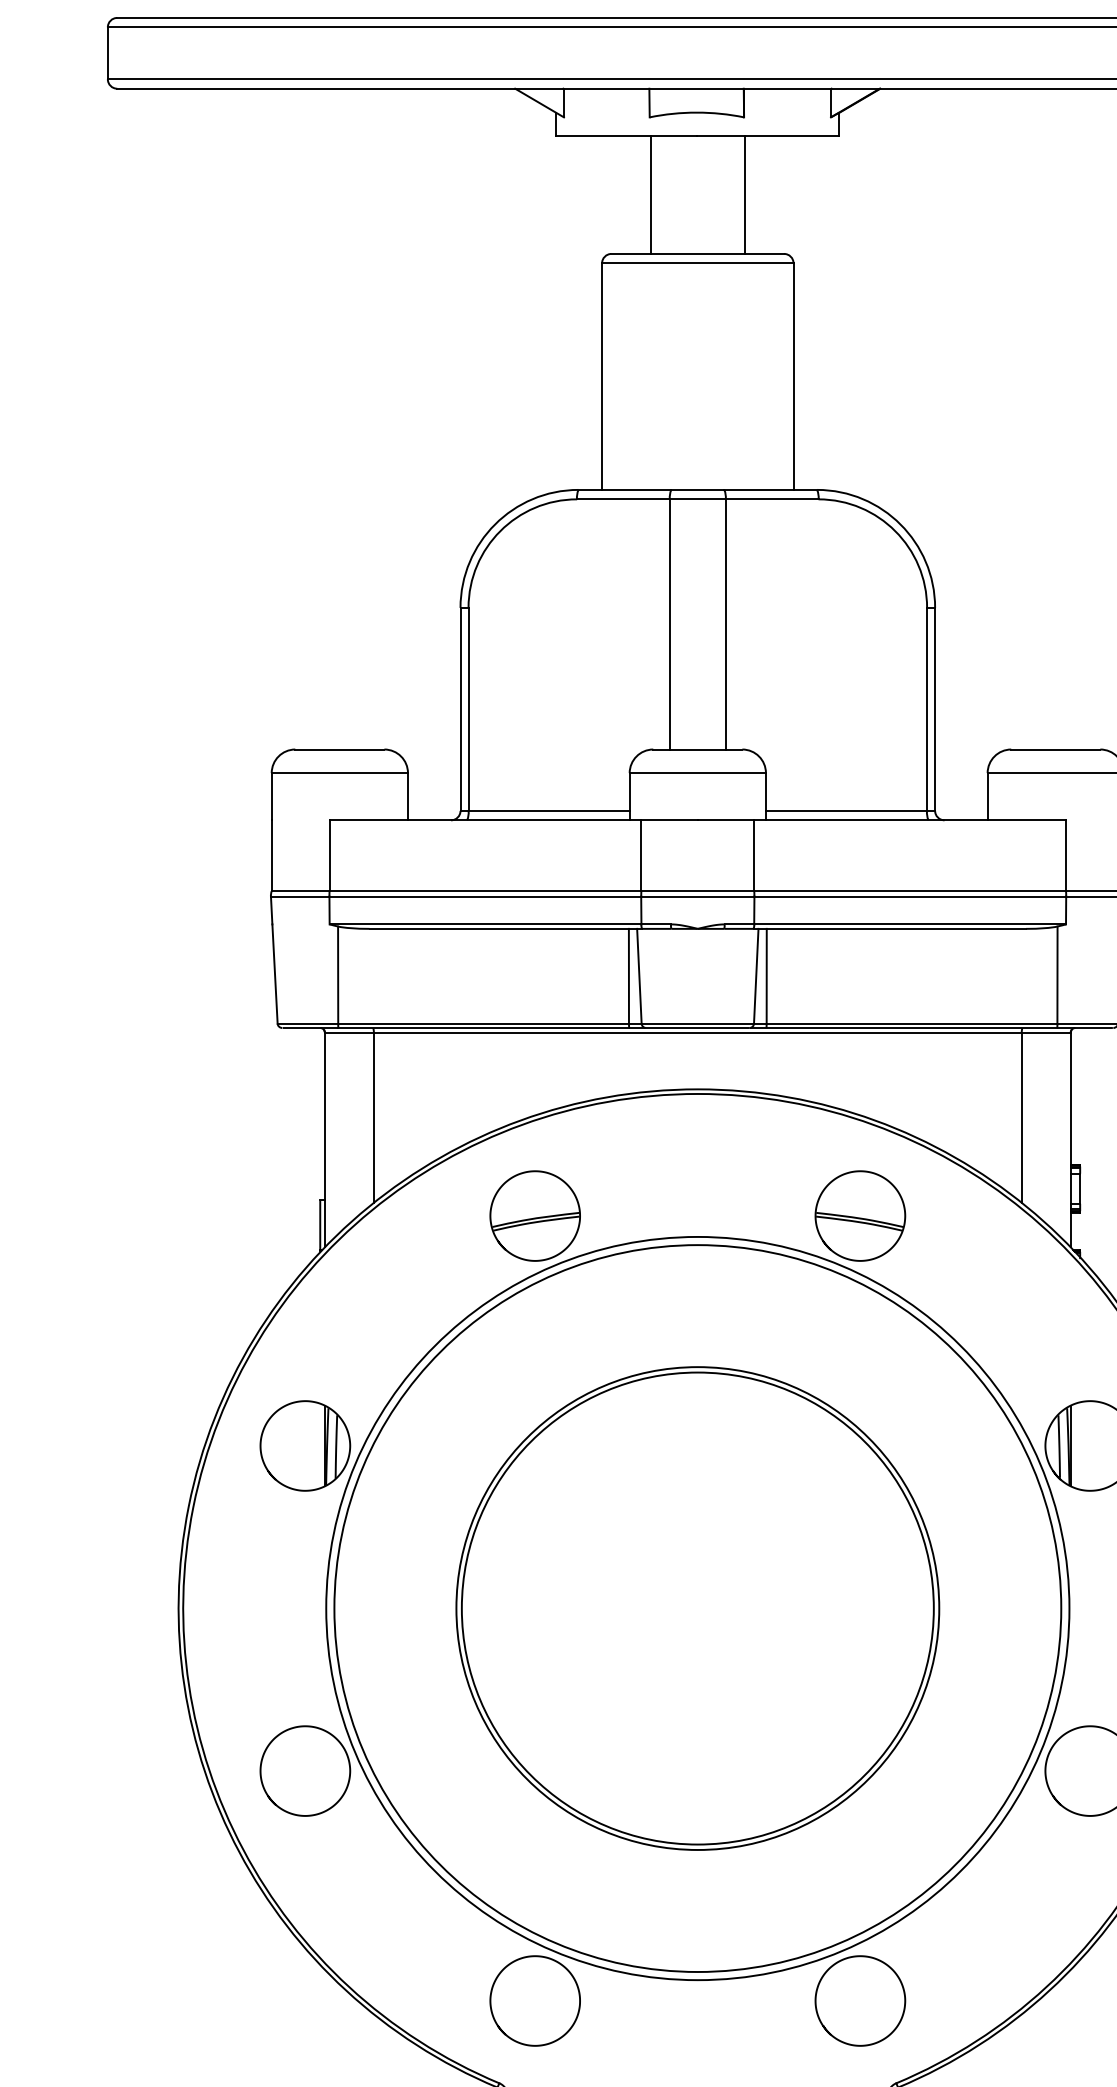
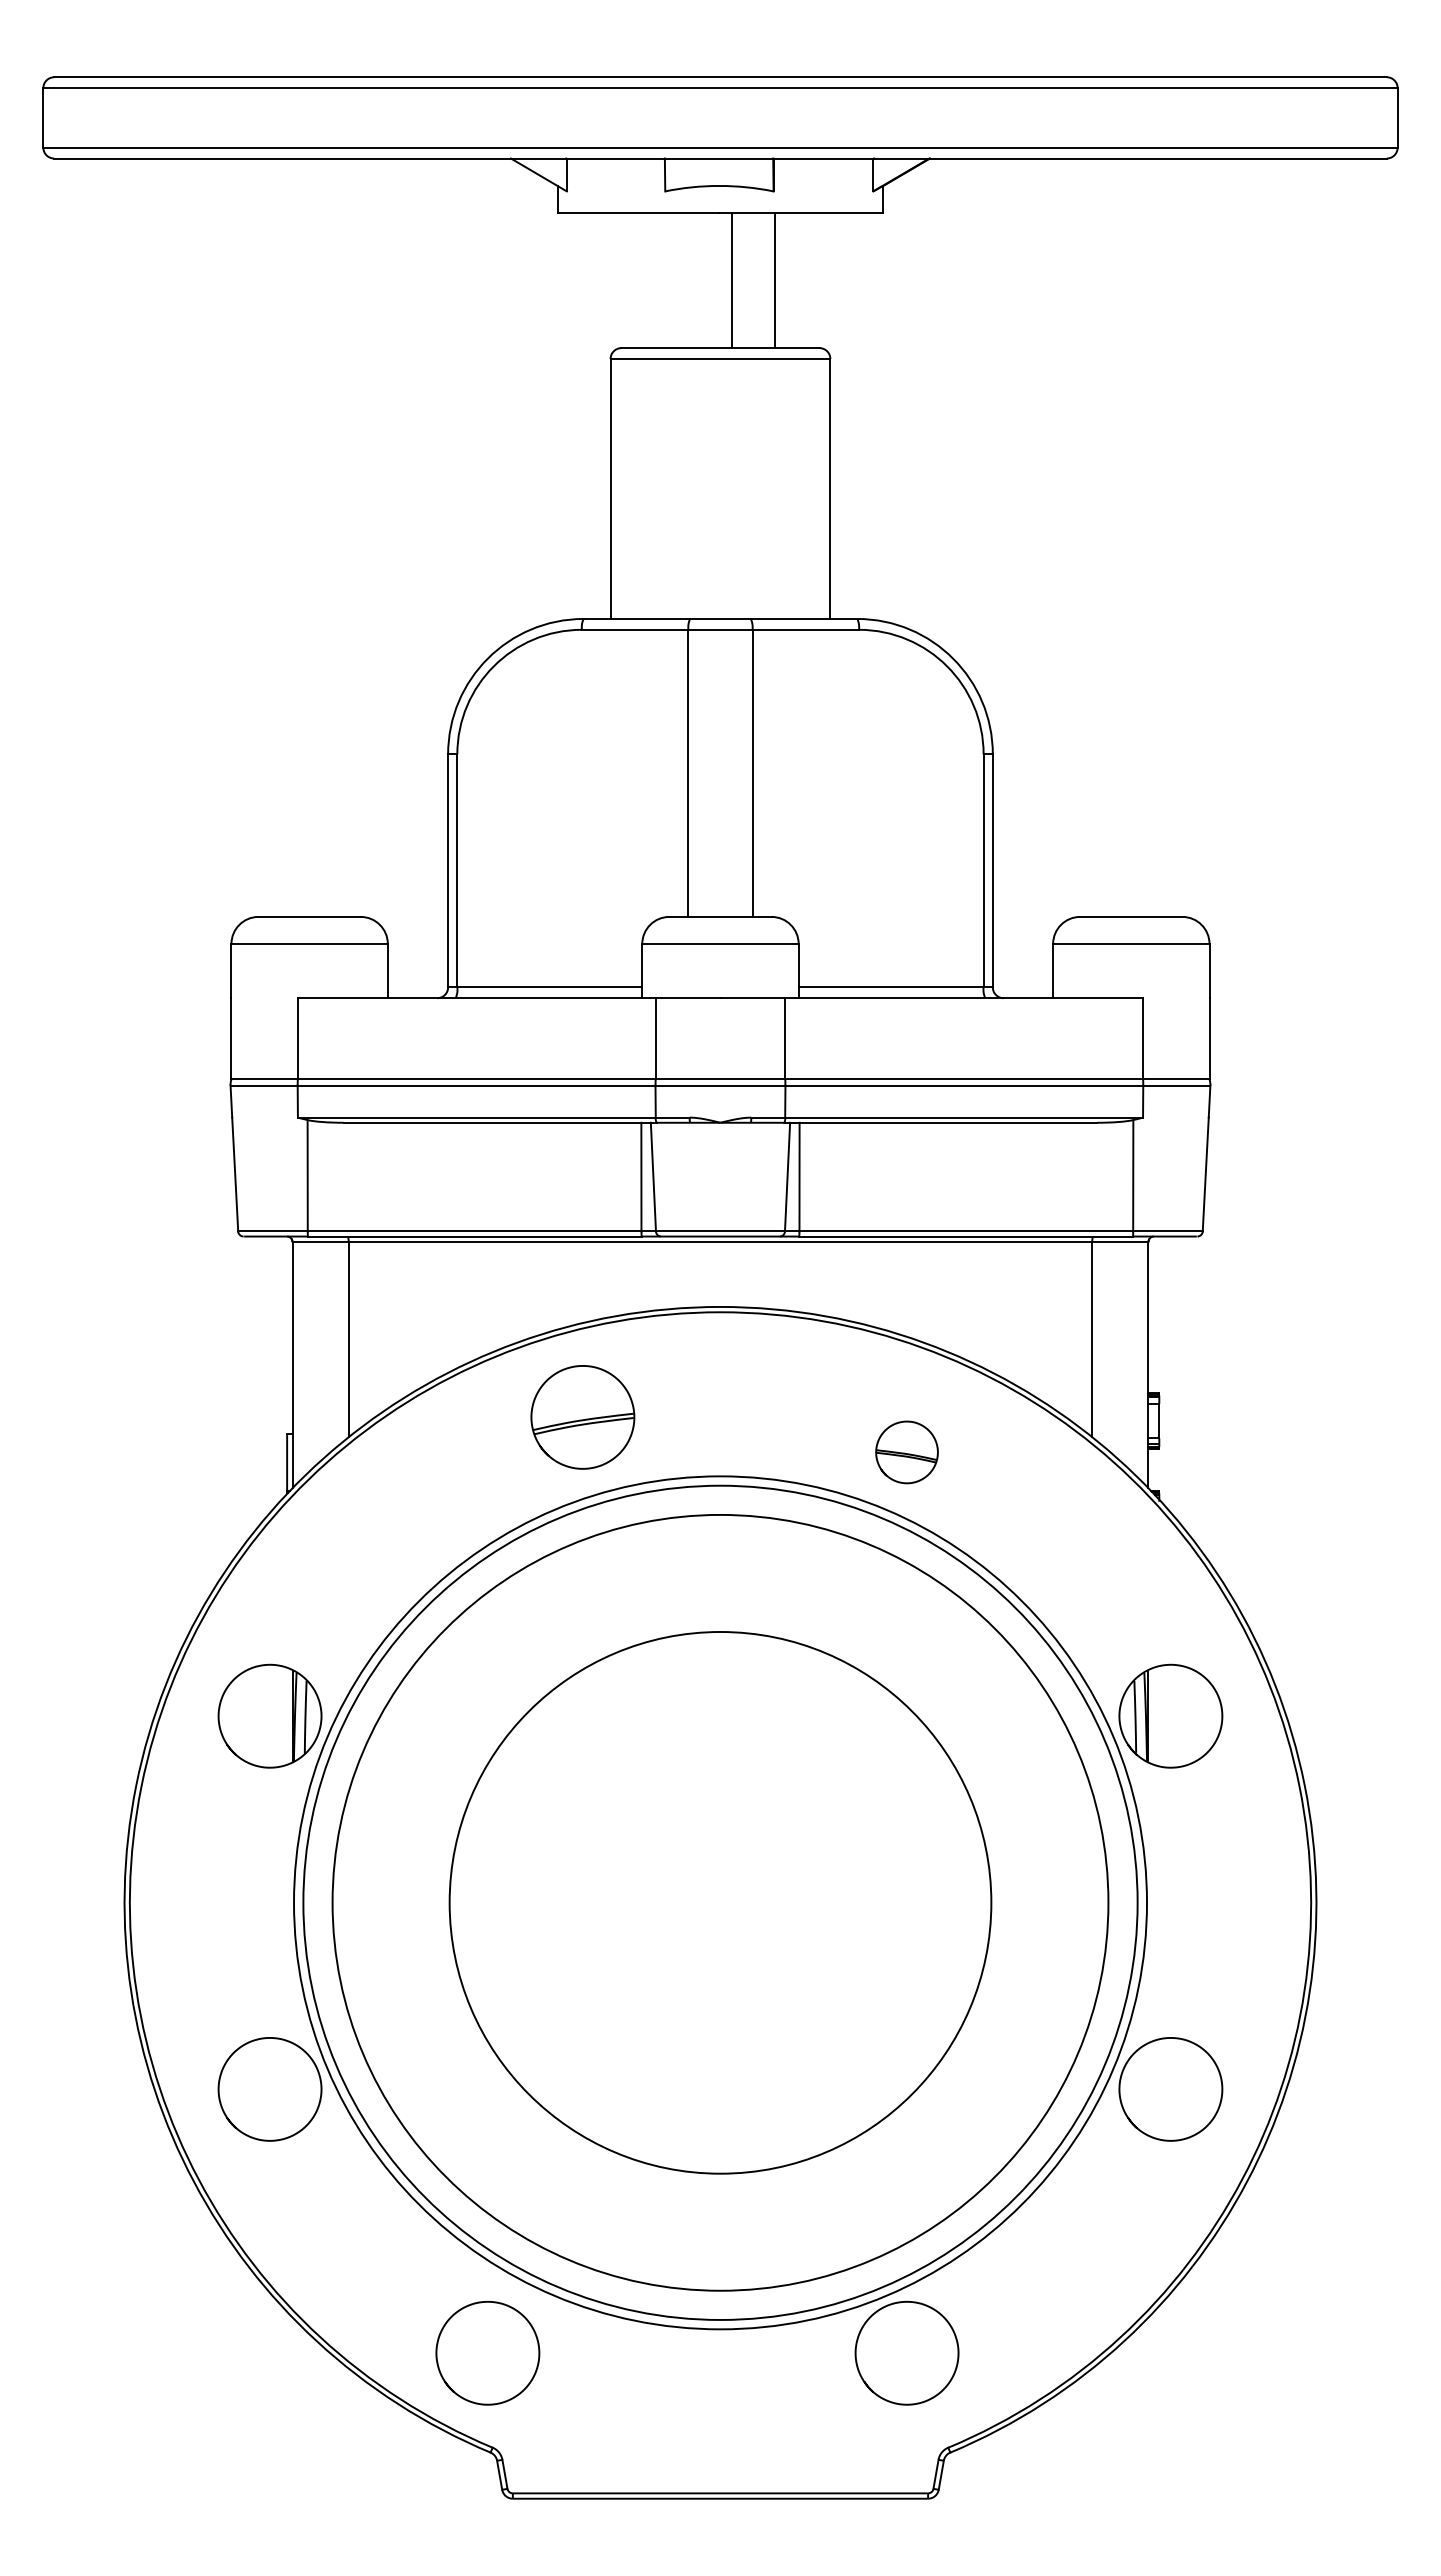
line: (650, 195) -> (732, 280), moved
part: (534, 1216) -> (582, 1417), moved
part: (859, 1216) -> (906, 1452), size x0.6
circle: (697, 1608) -> (720, 1902), size x1.4
curve: (521, 1959) -> (472, 2305), moved

